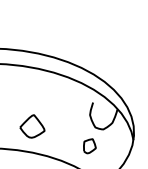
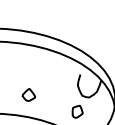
part: (32, 126) -> (28, 94), size x0.62

